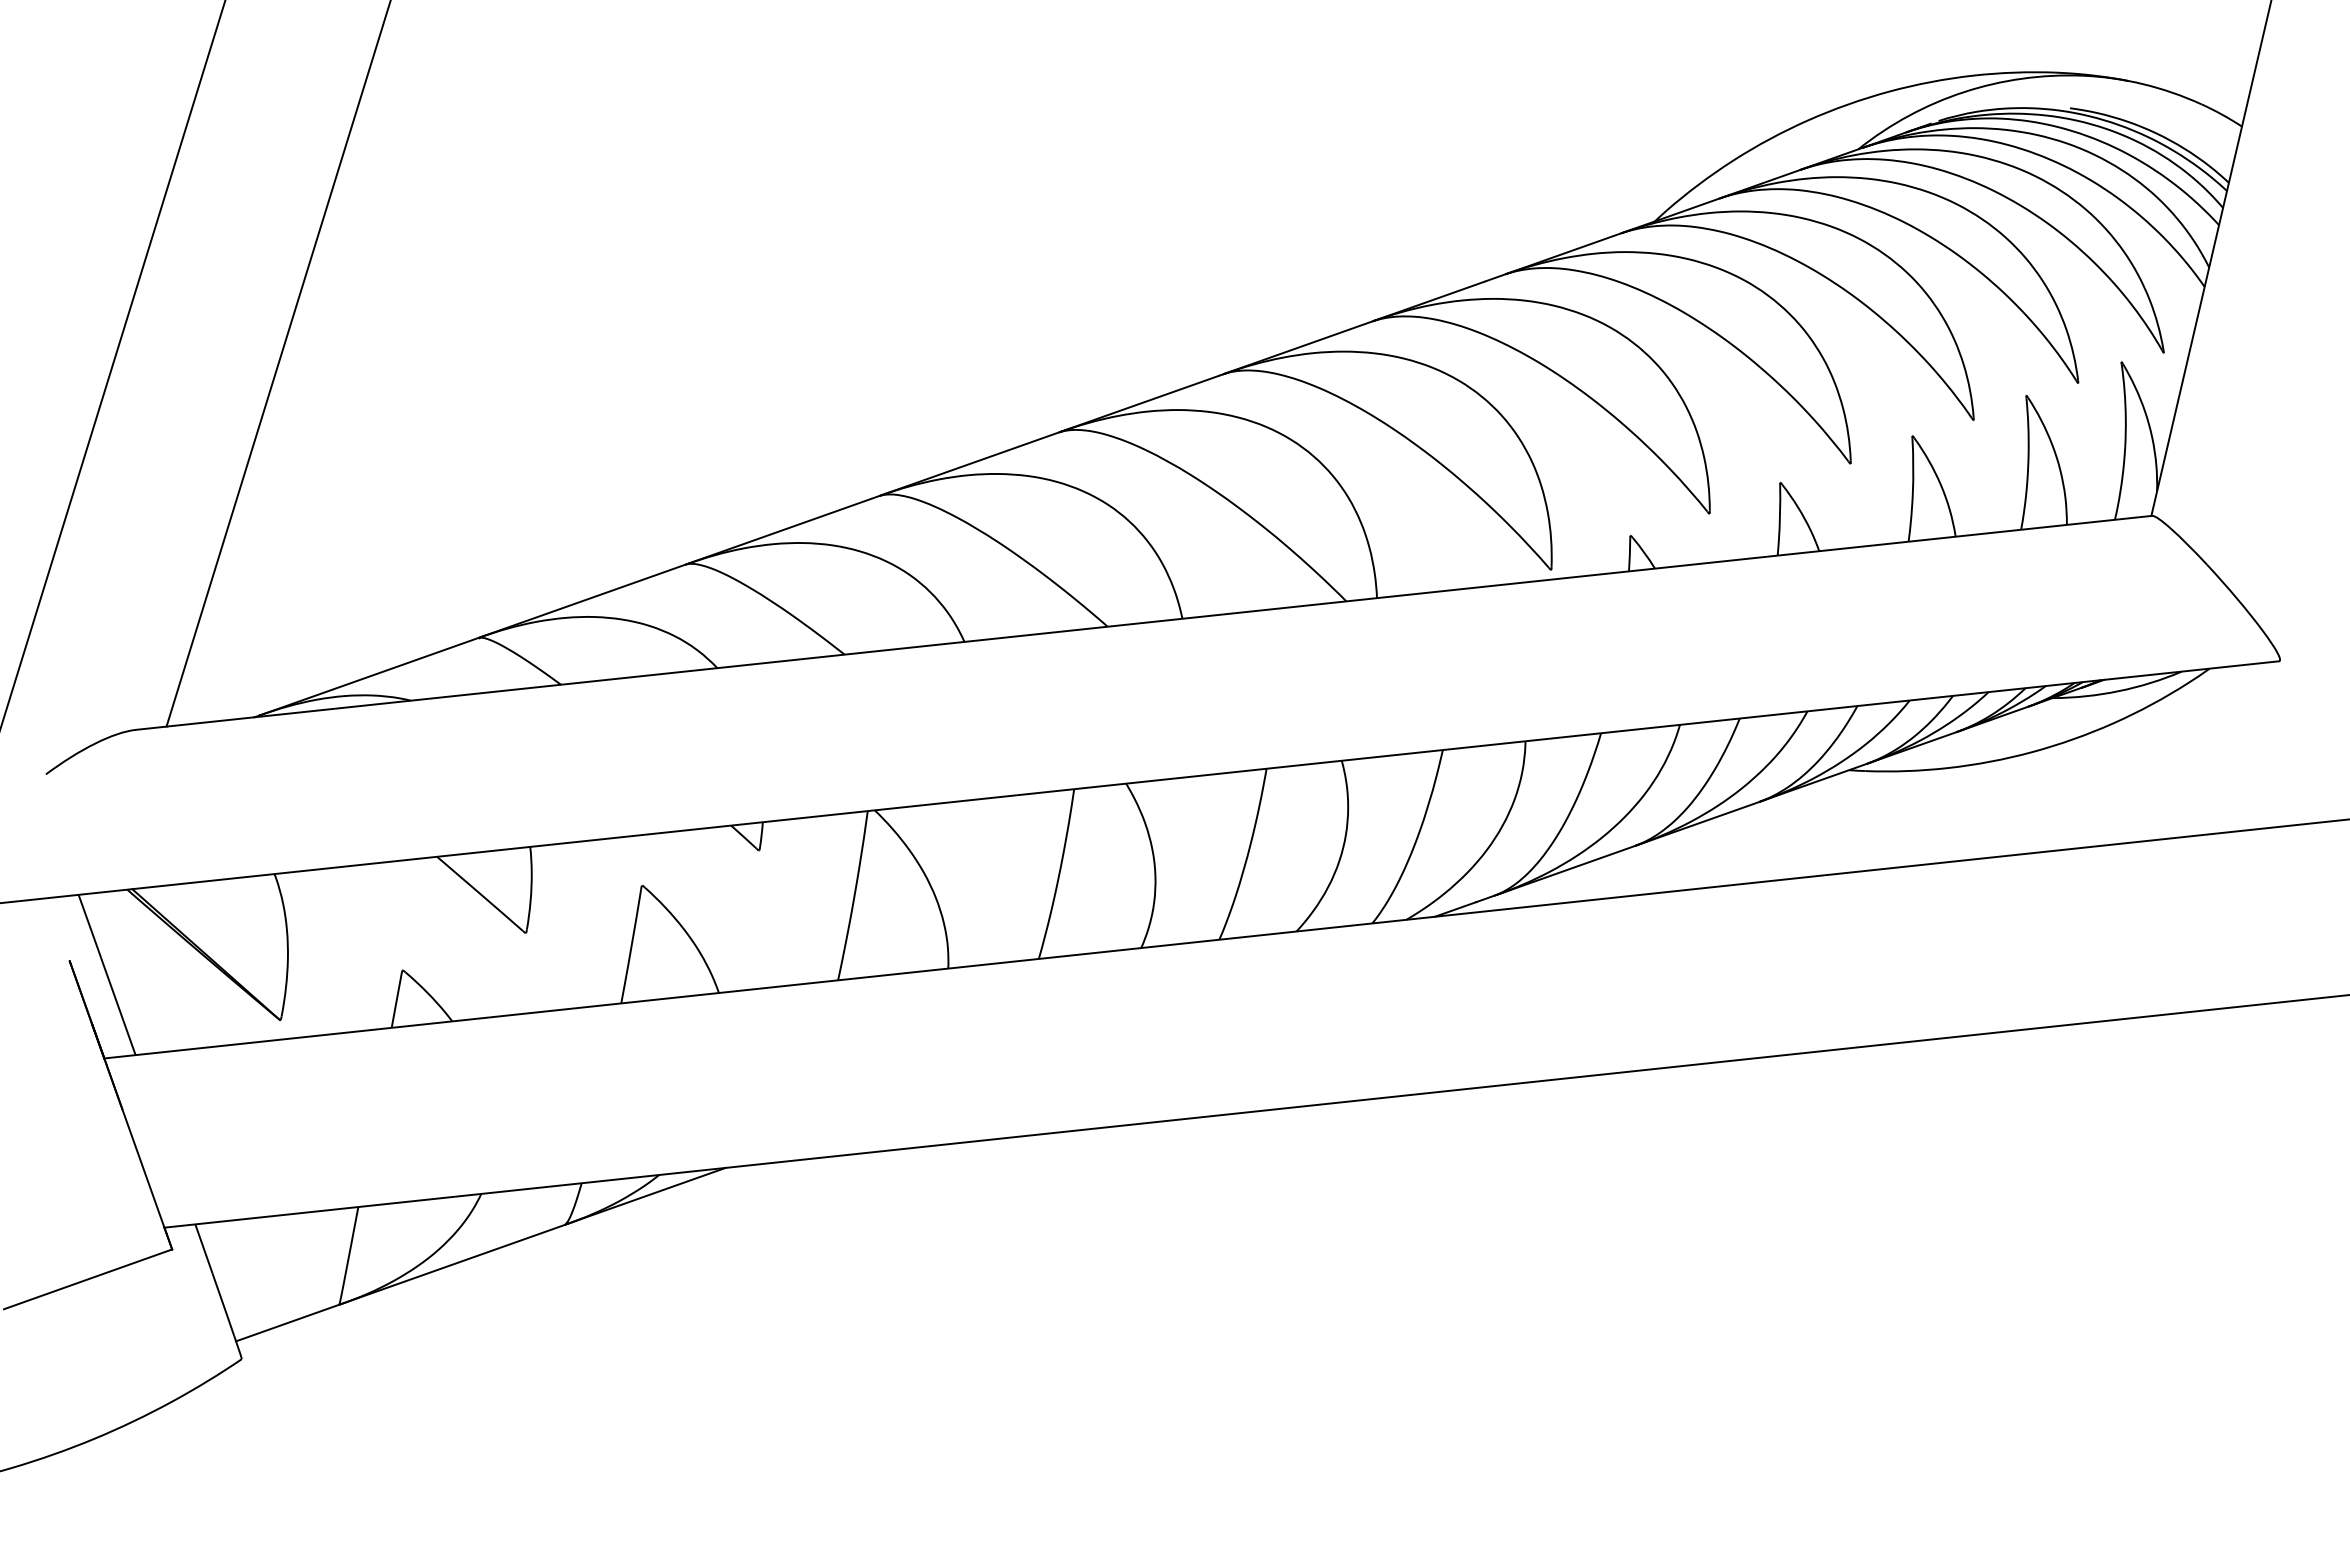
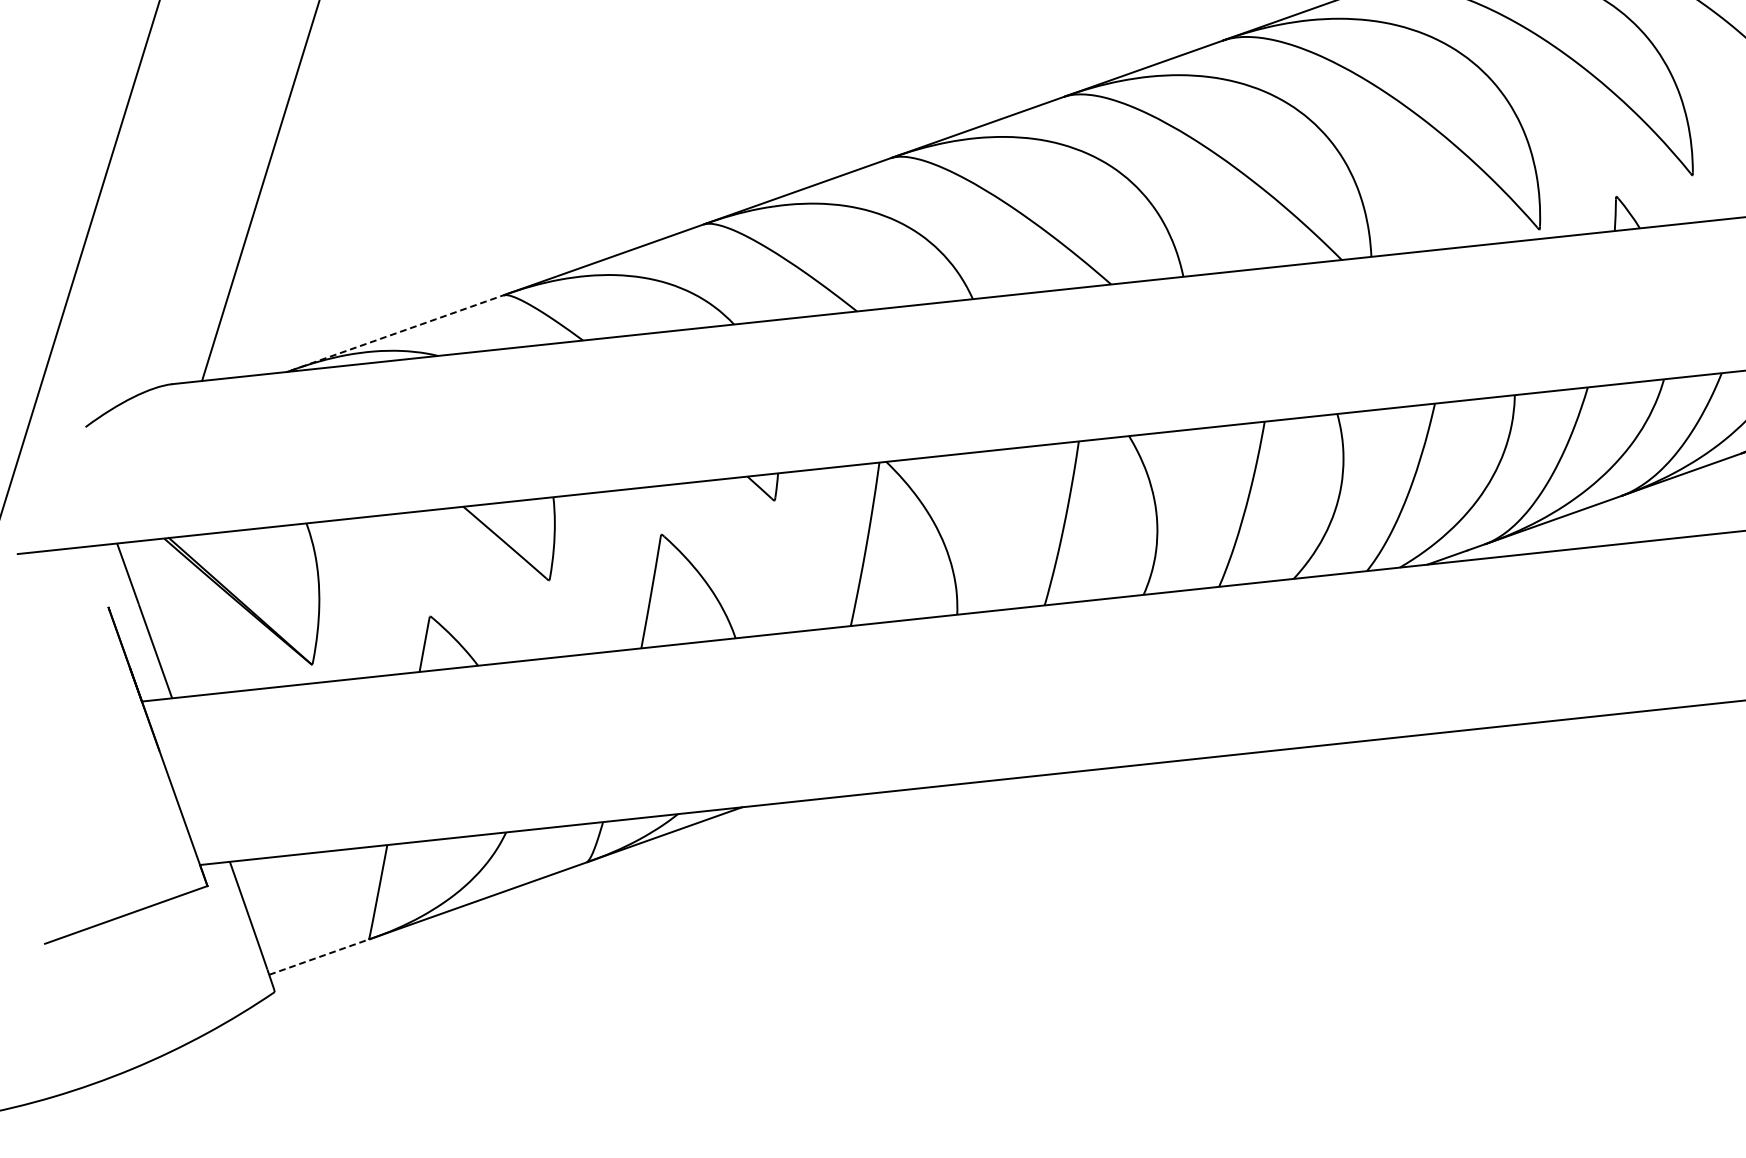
line: (372, 675) -> (401, 331), solid -> dashed
line: (289, 1322) -> (320, 956), solid -> dashed

